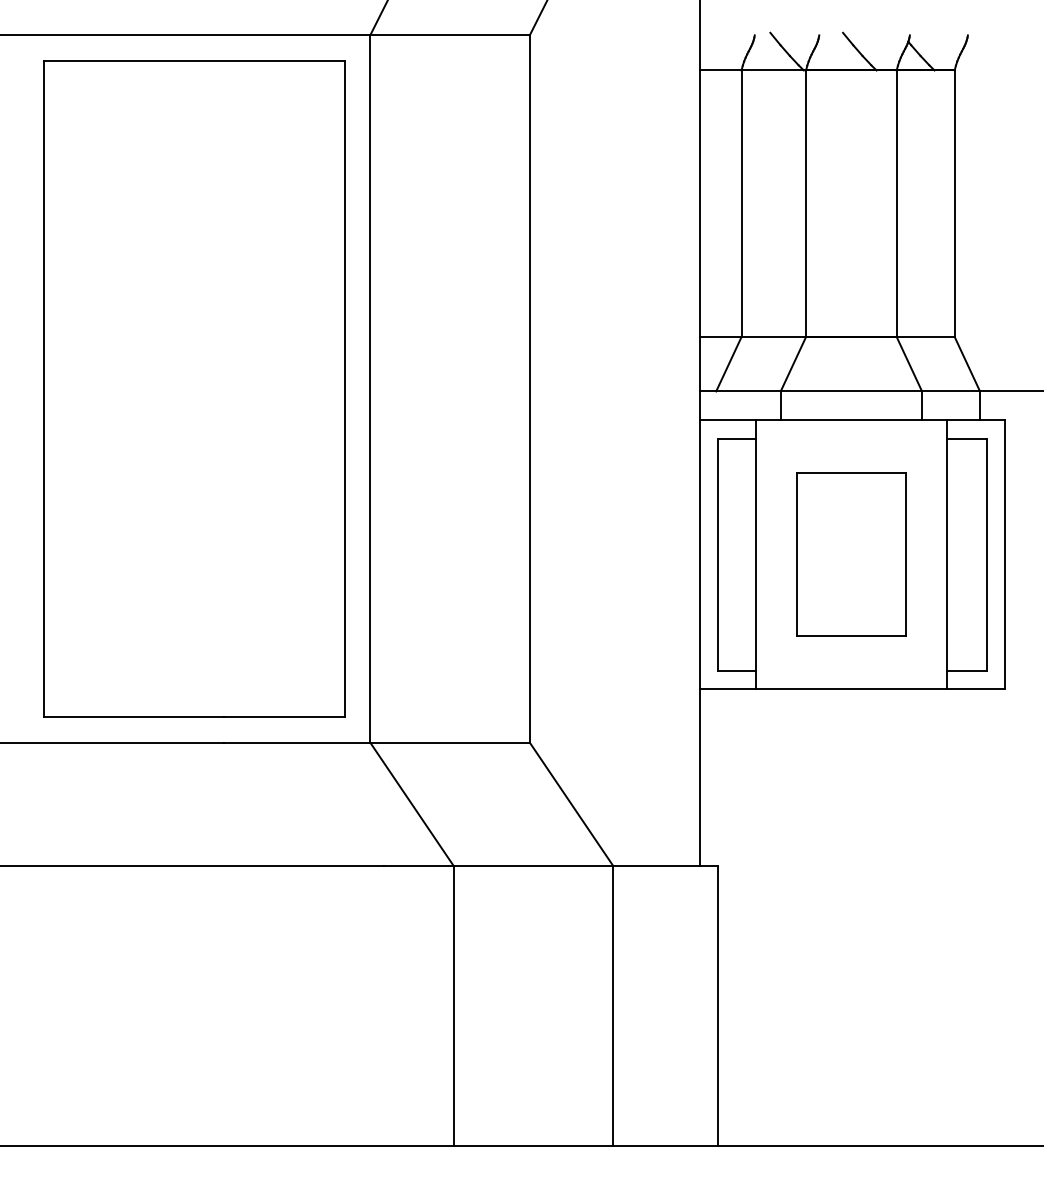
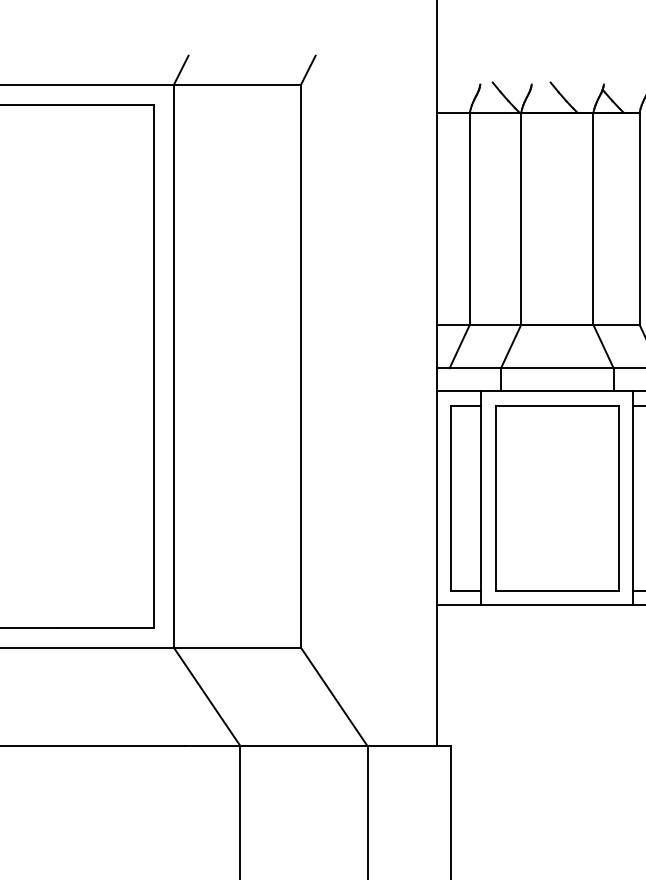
part: (851, 554) -> (557, 498), size x1.43

